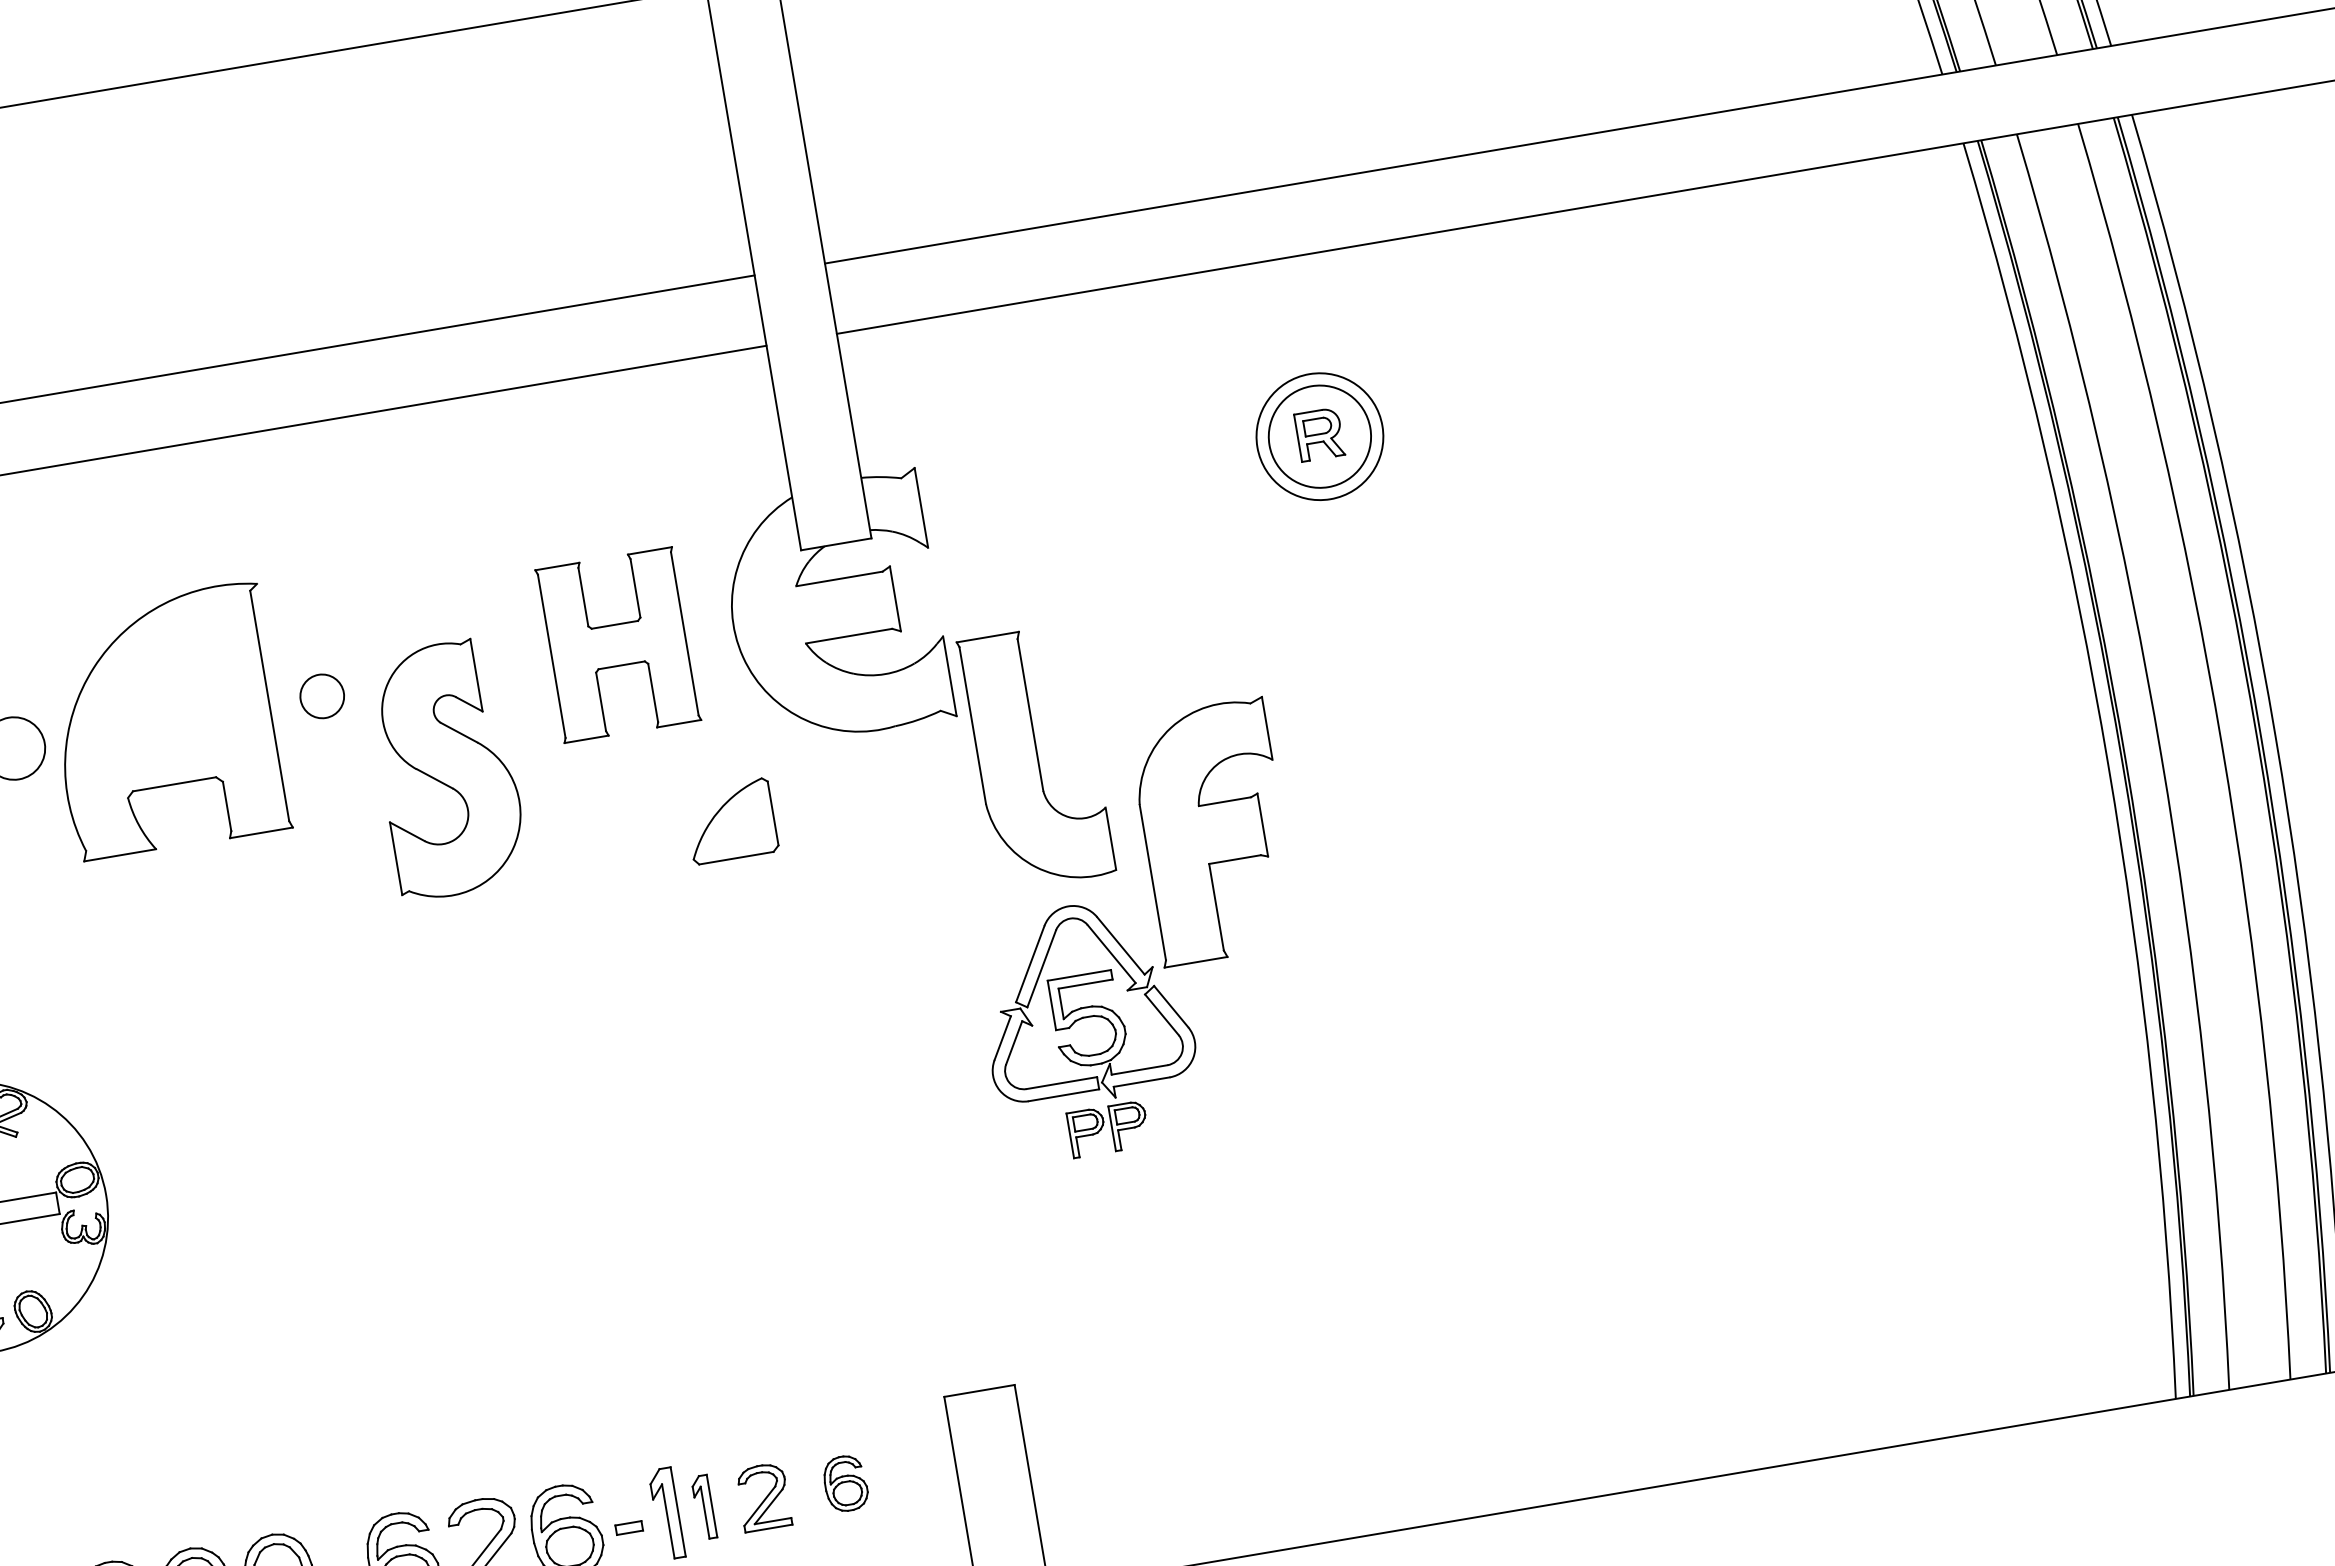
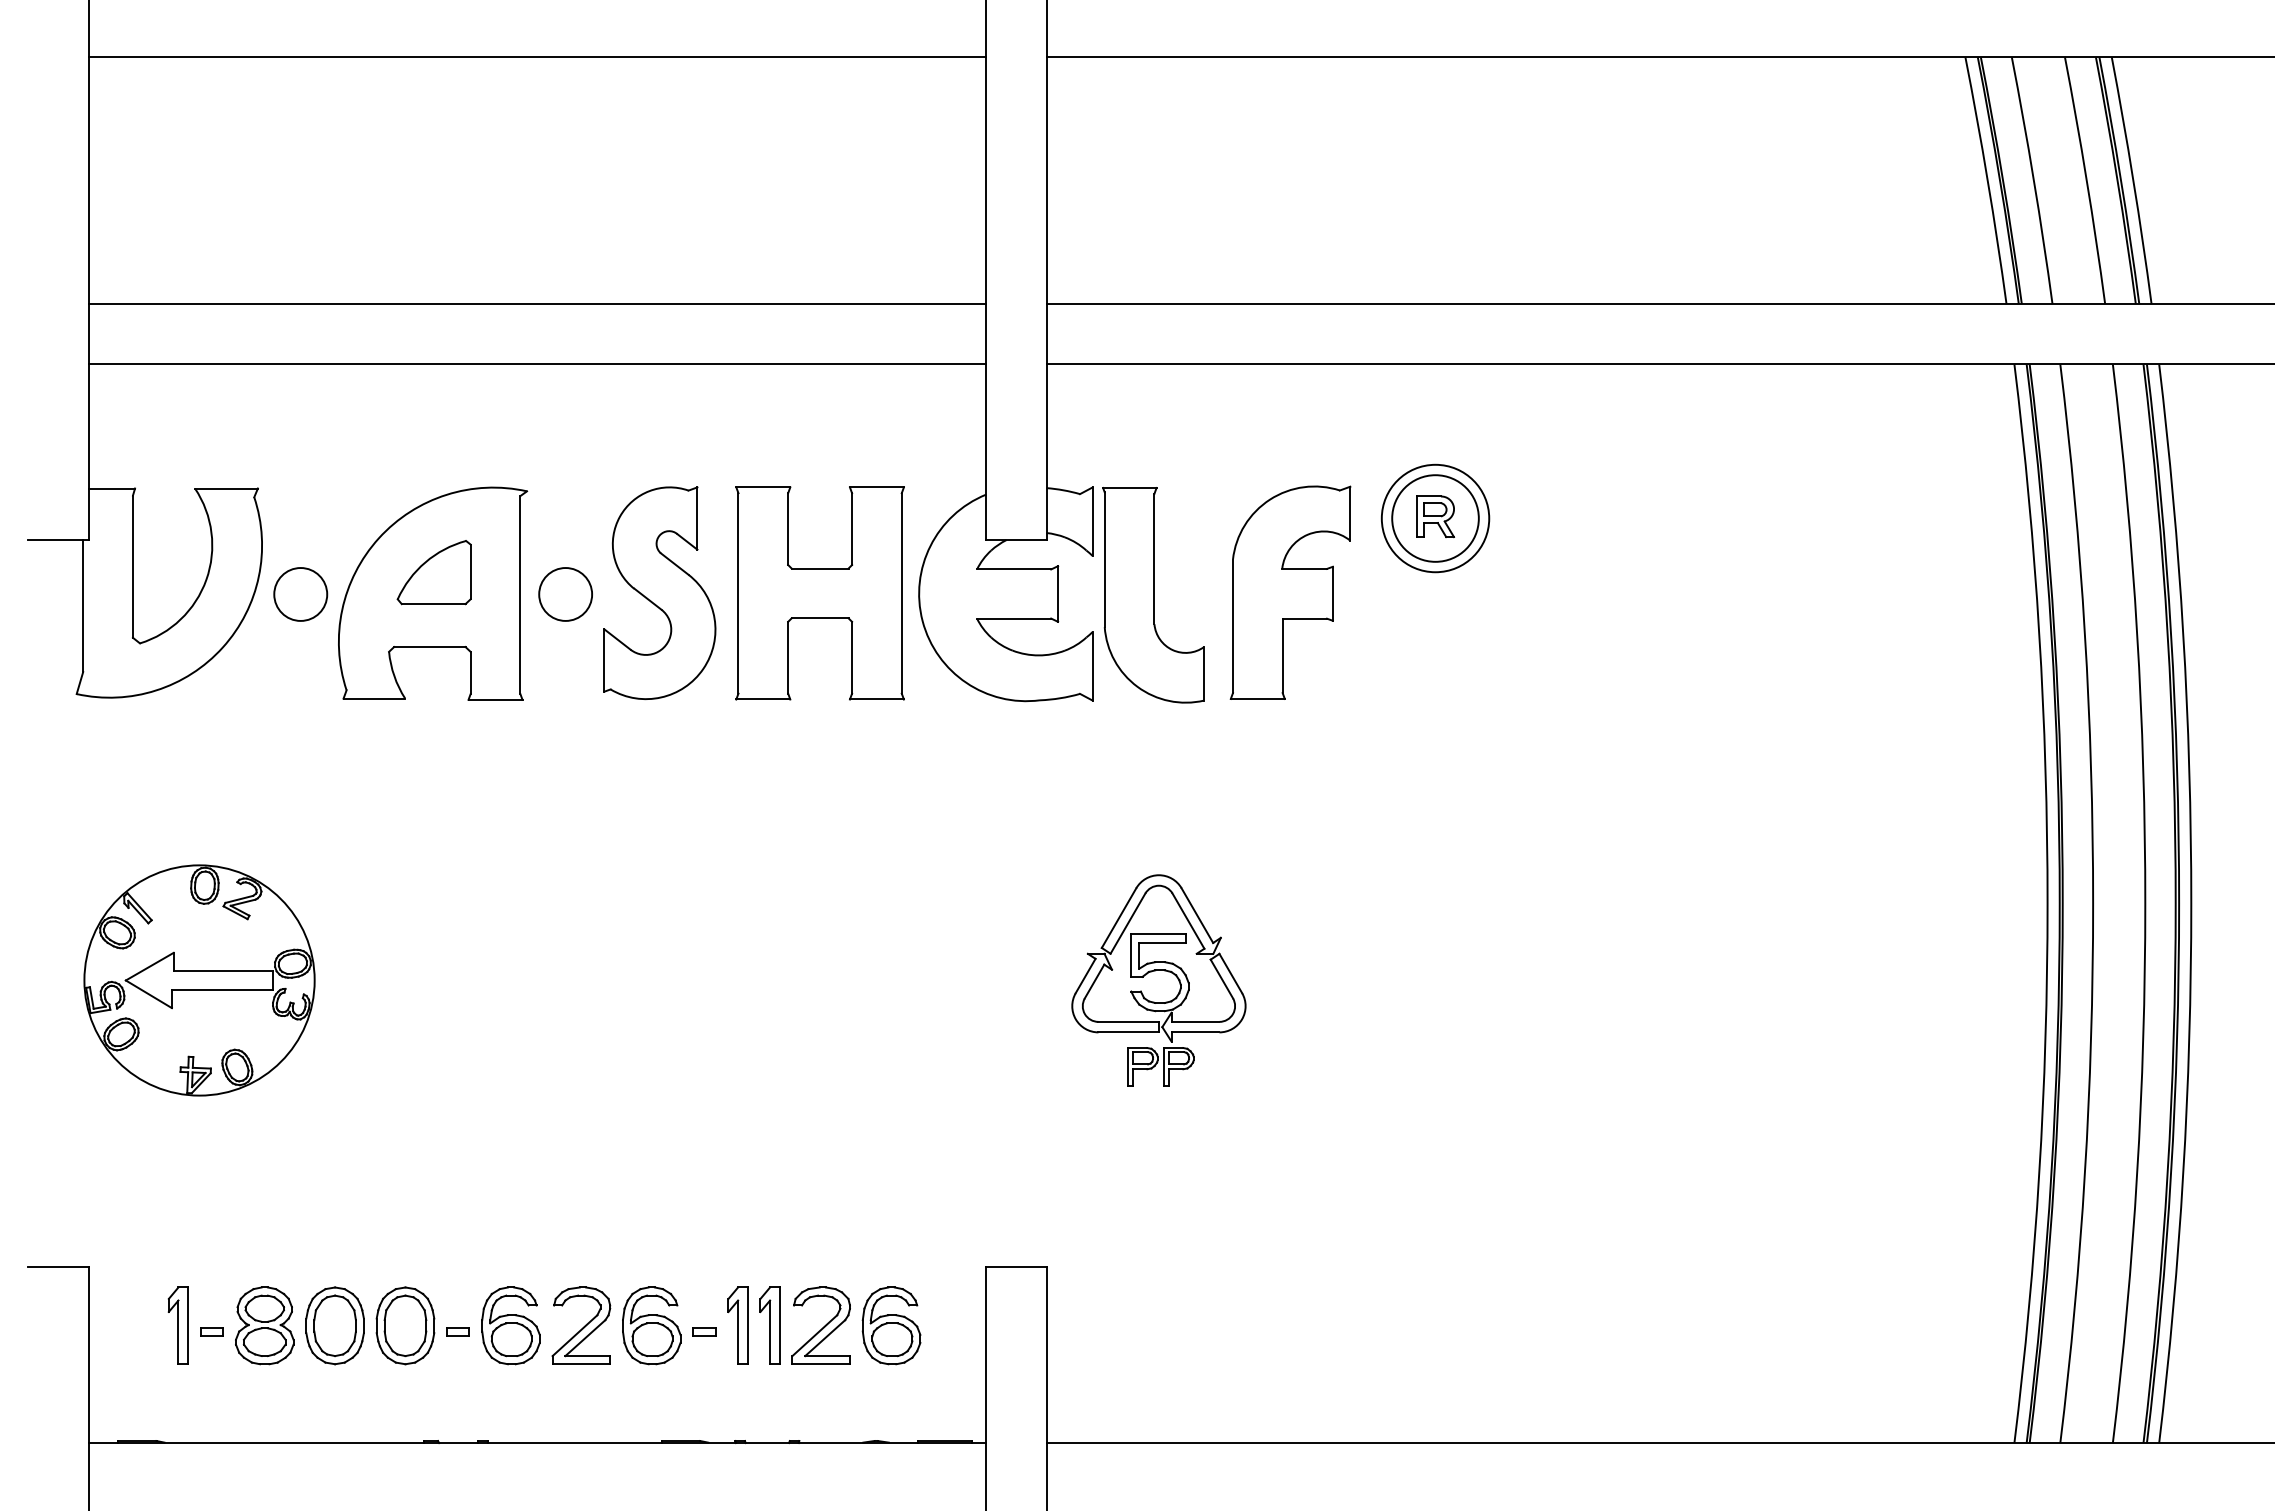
part: (617, 645) -> (819, 593), size x1.43
circle: (322, 696) -> (565, 594), size x1.43
part: (1036, 757) -> (1153, 595), moved
part: (446, 768) -> (659, 592), moved
part: (730, 821) -> (433, 572), moved
part: (1213, 831) -> (1290, 592), moved
part: (845, 1483) -> (891, 1325), size x1.67
part: (762, 1497) -> (820, 1325), size x1.43
part: (703, 1507) -> (769, 1325), size x1.43

